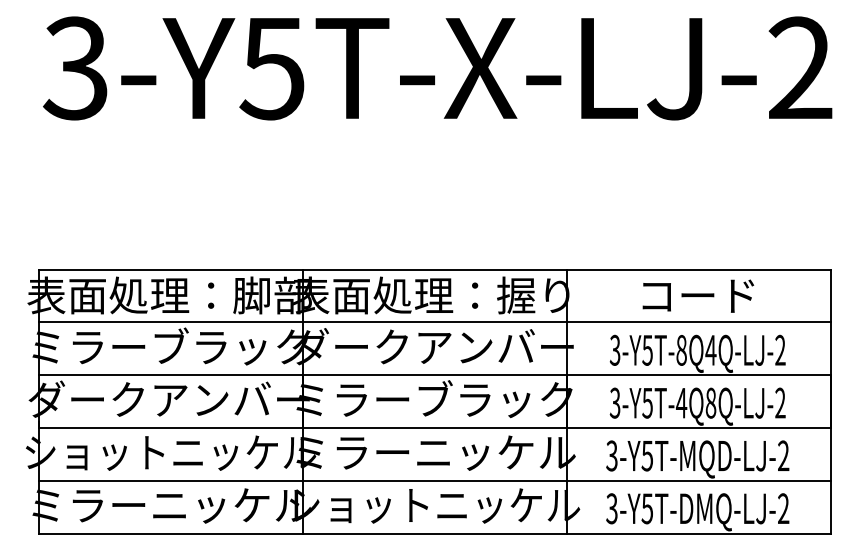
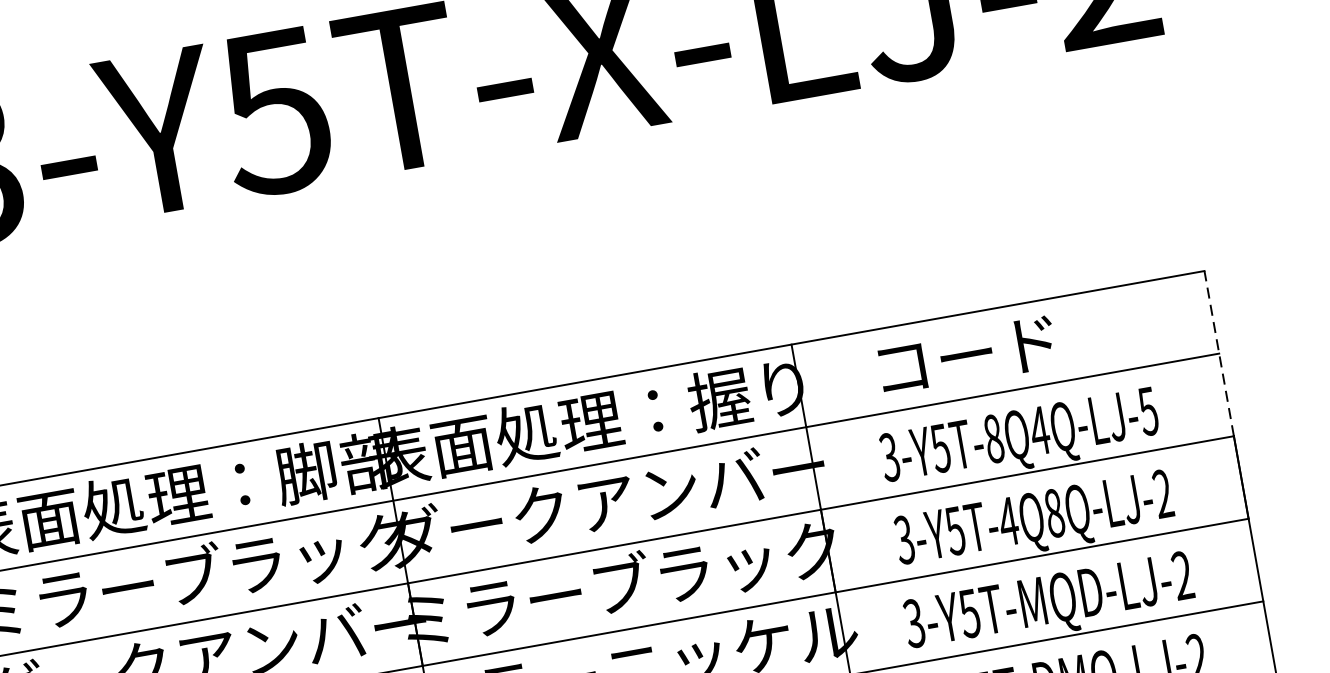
text: (698, 295) -> (967, 355), moved
line: (830, 322) -> (1218, 353), solid -> dashed
text: (780, 349) -> (1148, 409), 3-Y5T-8Q4Q-LJ-2 -> 3-Y5T-8Q4Q-LJ-5

